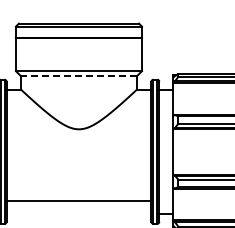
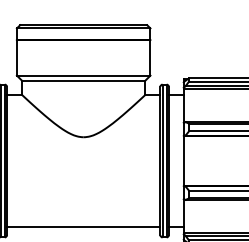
line: (78, 76) -> (83, 81), dashed -> solid
line: (78, 200) -> (83, 226), moved

